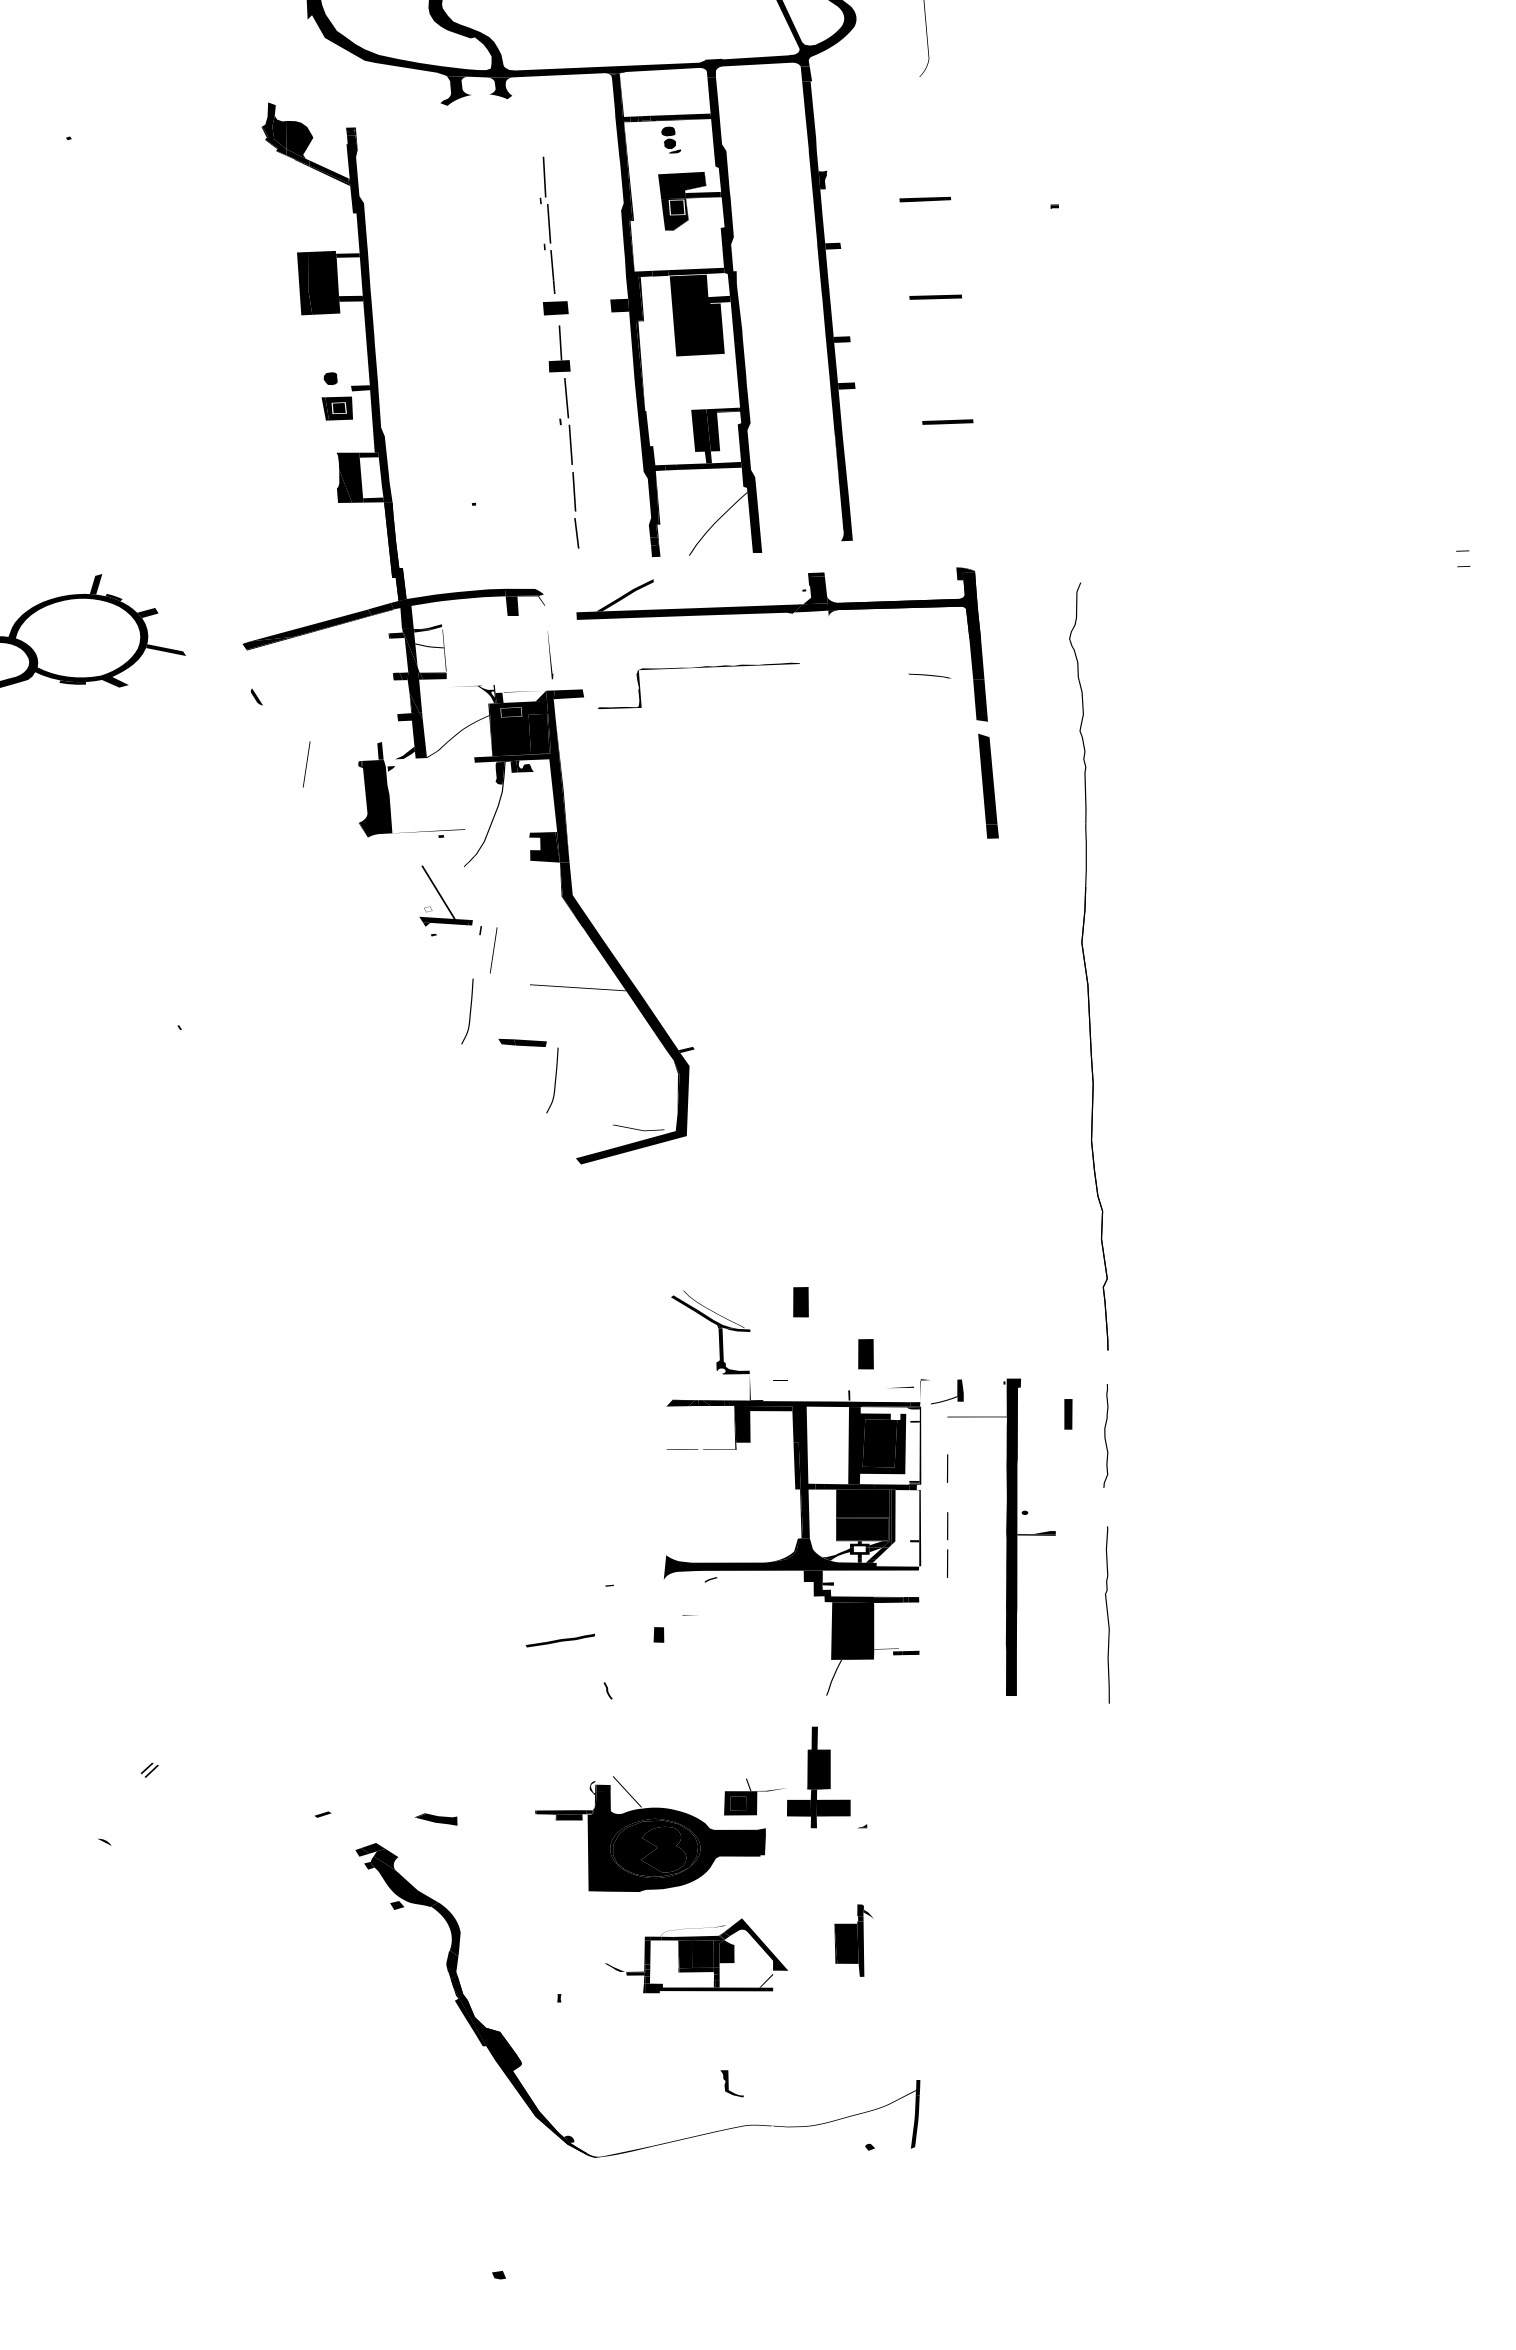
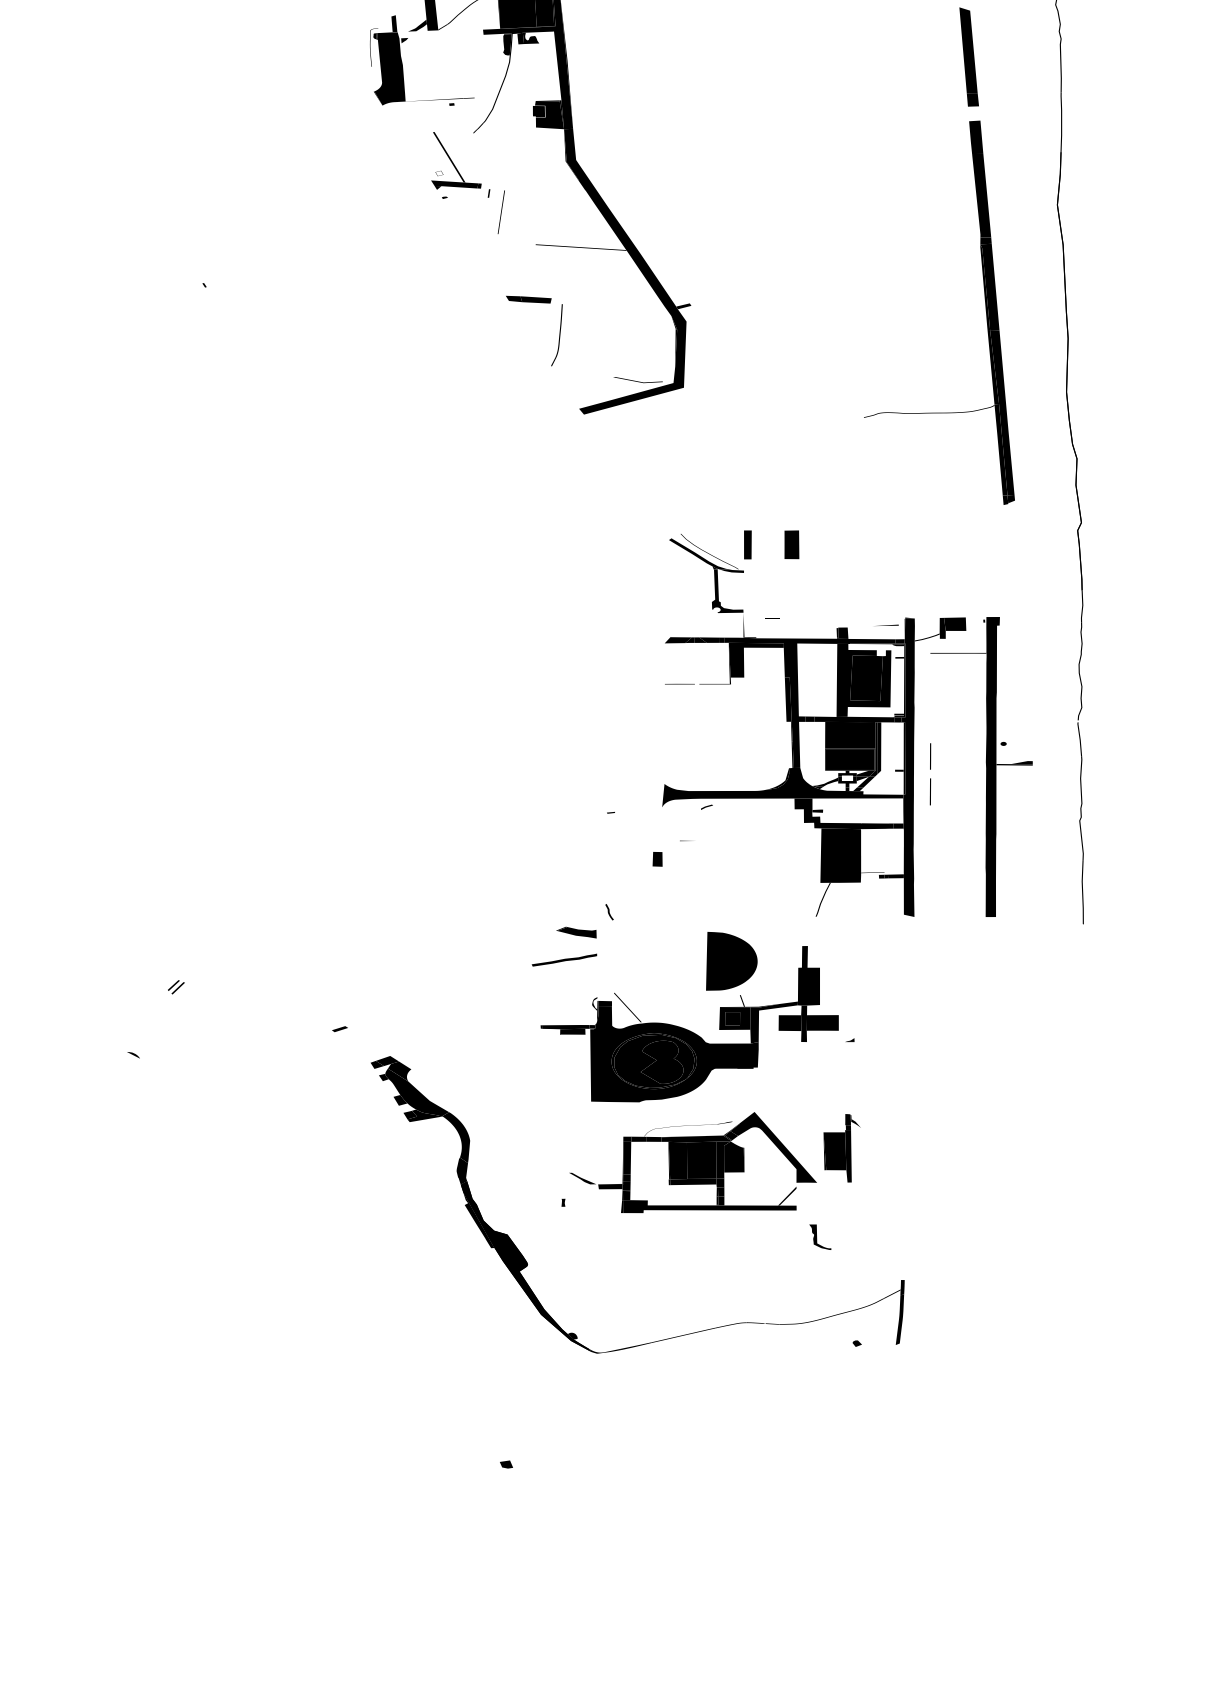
line: (306, 764) -> (324, 36), removed
fill: (358, 775) -> (373, 46), added
fill: (533, 843) -> (539, 111), added
part: (467, 1011) -> (476, 269), removed
part: (1005, 1051) -> (985, 307), added
part: (865, 1354) -> (852, 594), removed
fill: (1107, 1367) -> (1081, 606), added
fill: (973, 1386) -> (954, 624), added
fill: (854, 1395) -> (842, 632), added
part: (1068, 1414) -> (747, 545), moved
line: (947, 1468) -> (930, 701), removed
fill: (1105, 1508) -> (1079, 739), added
fill: (923, 1537) -> (907, 767), added
line: (559, 1640) -> (563, 960), moved
part: (737, 1742) -> (731, 960), added
fill: (782, 1807) -> (774, 1022), added
part: (435, 1819) -> (575, 932), moved
fill: (386, 1889) -> (400, 1099), added
fill: (412, 1906) -> (424, 1116), added
part: (696, 1955) -> (693, 1162), size x1.43
part: (731, 2083) -> (819, 1237), moved

